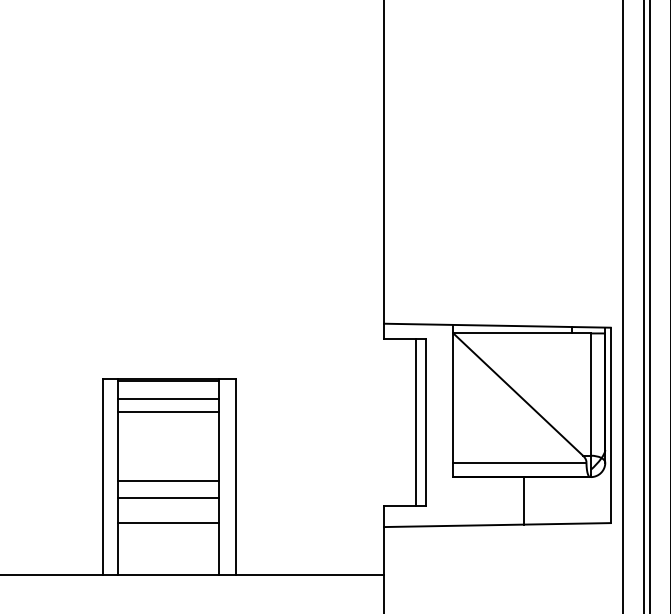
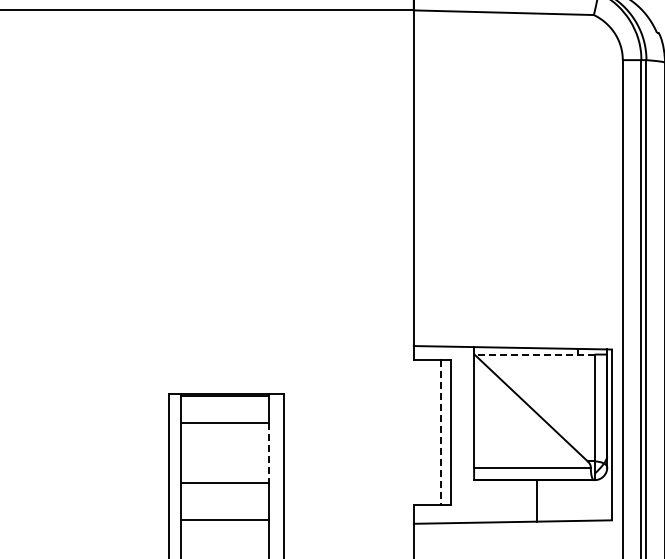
line: (522, 333) -> (534, 354), solid -> dashed
line: (168, 399) -> (225, 412), removed
line: (415, 422) -> (441, 432), solid -> dashed
line: (218, 446) -> (269, 453), solid -> dashed
line: (168, 498) -> (225, 498), removed

